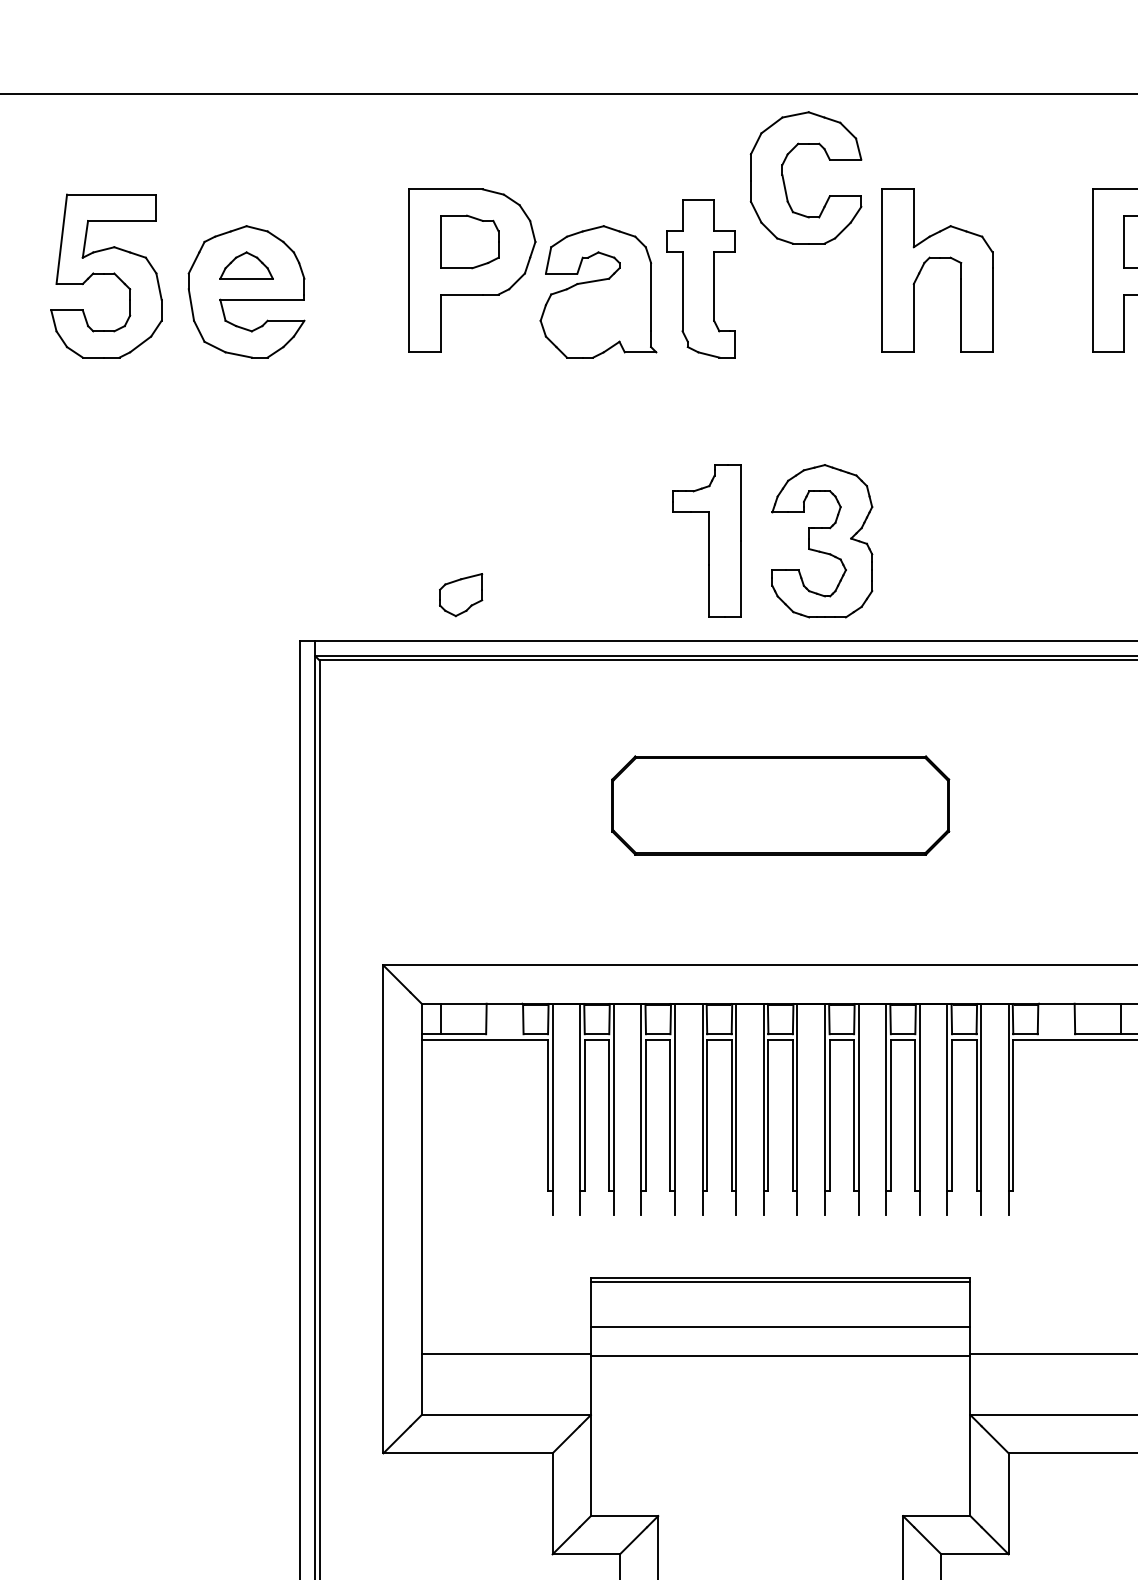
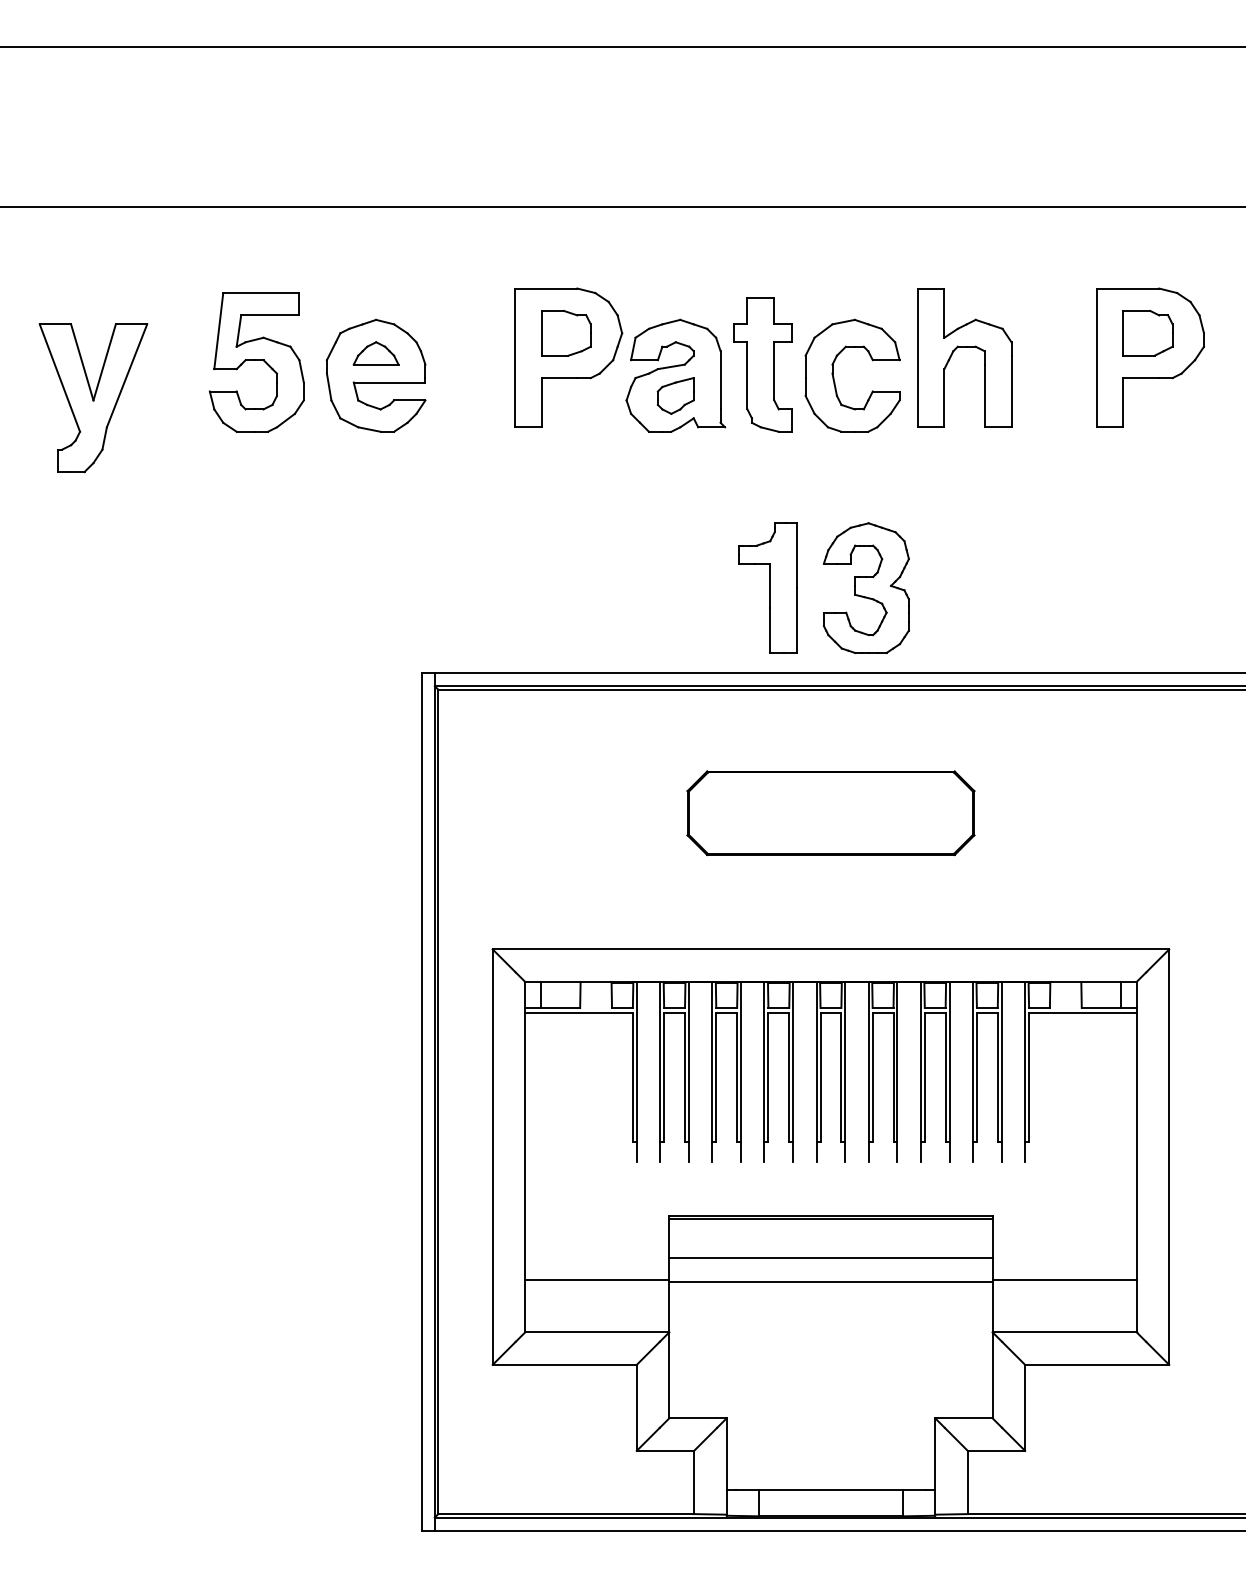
part: (784, 179) -> (834, 377), moved
part: (460, 594) -> (675, 395), moved

